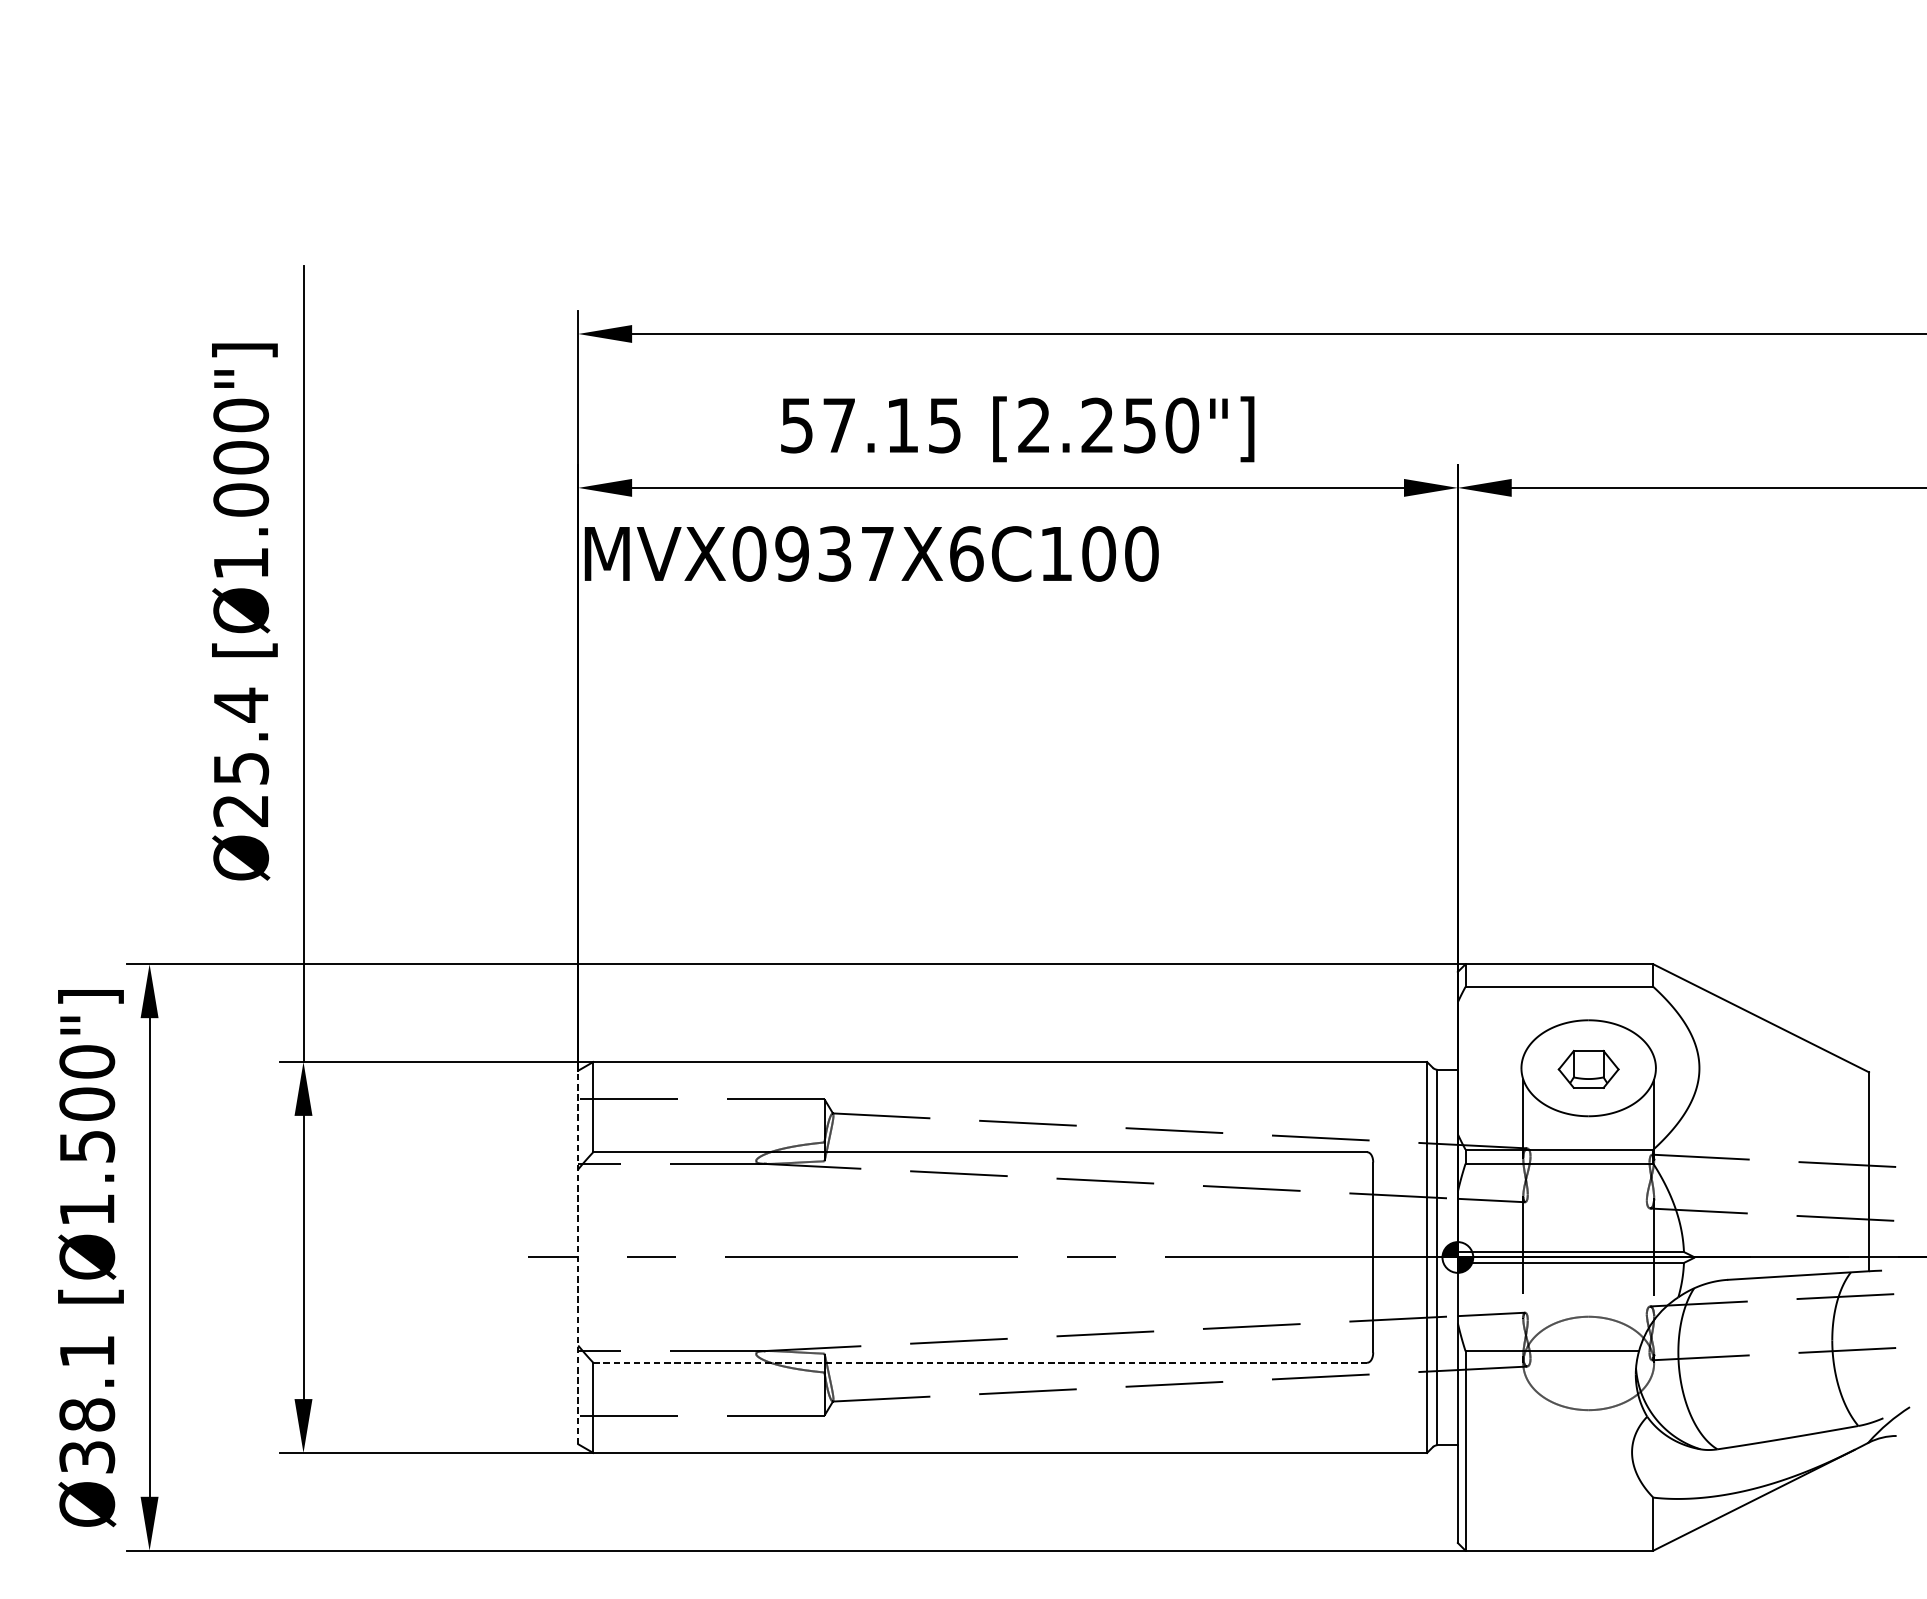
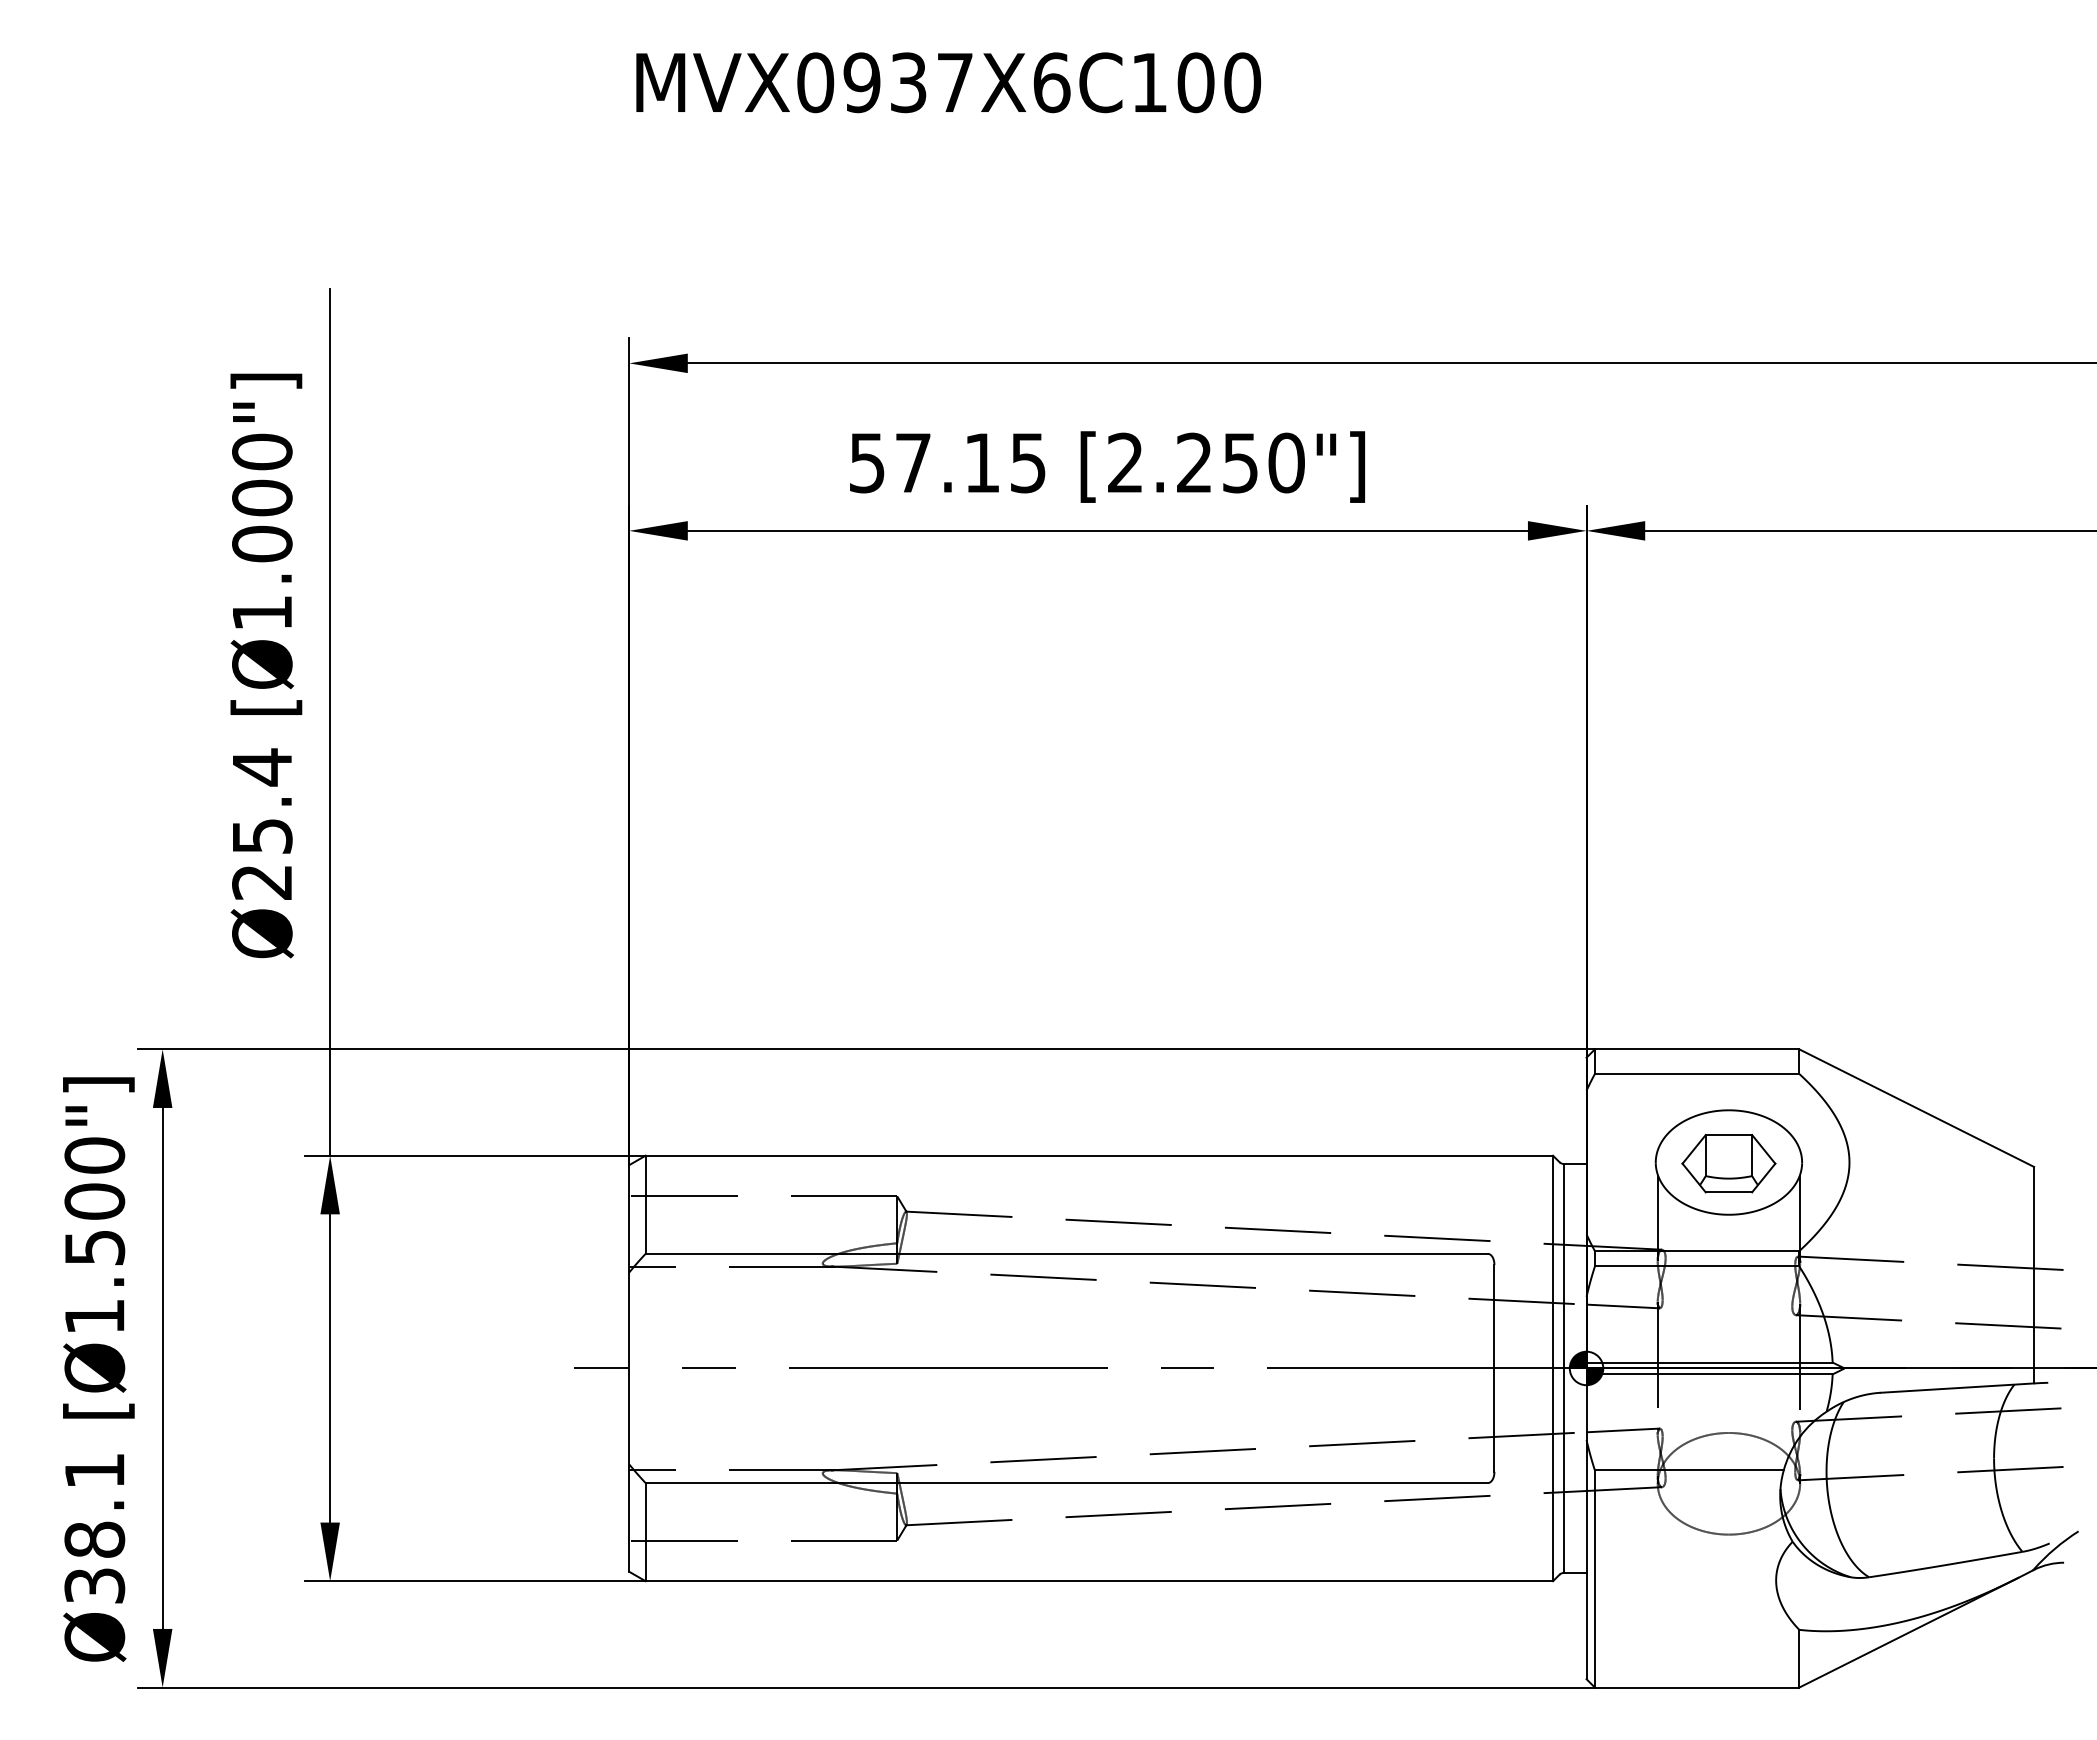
text: (871, 553) -> (948, 82), moved
part: (1588, 1069) -> (1728, 1163), size x1.43
line: (578, 1256) -> (629, 1367), dashed -> solid
line: (980, 1363) -> (1067, 1483), dashed -> solid

